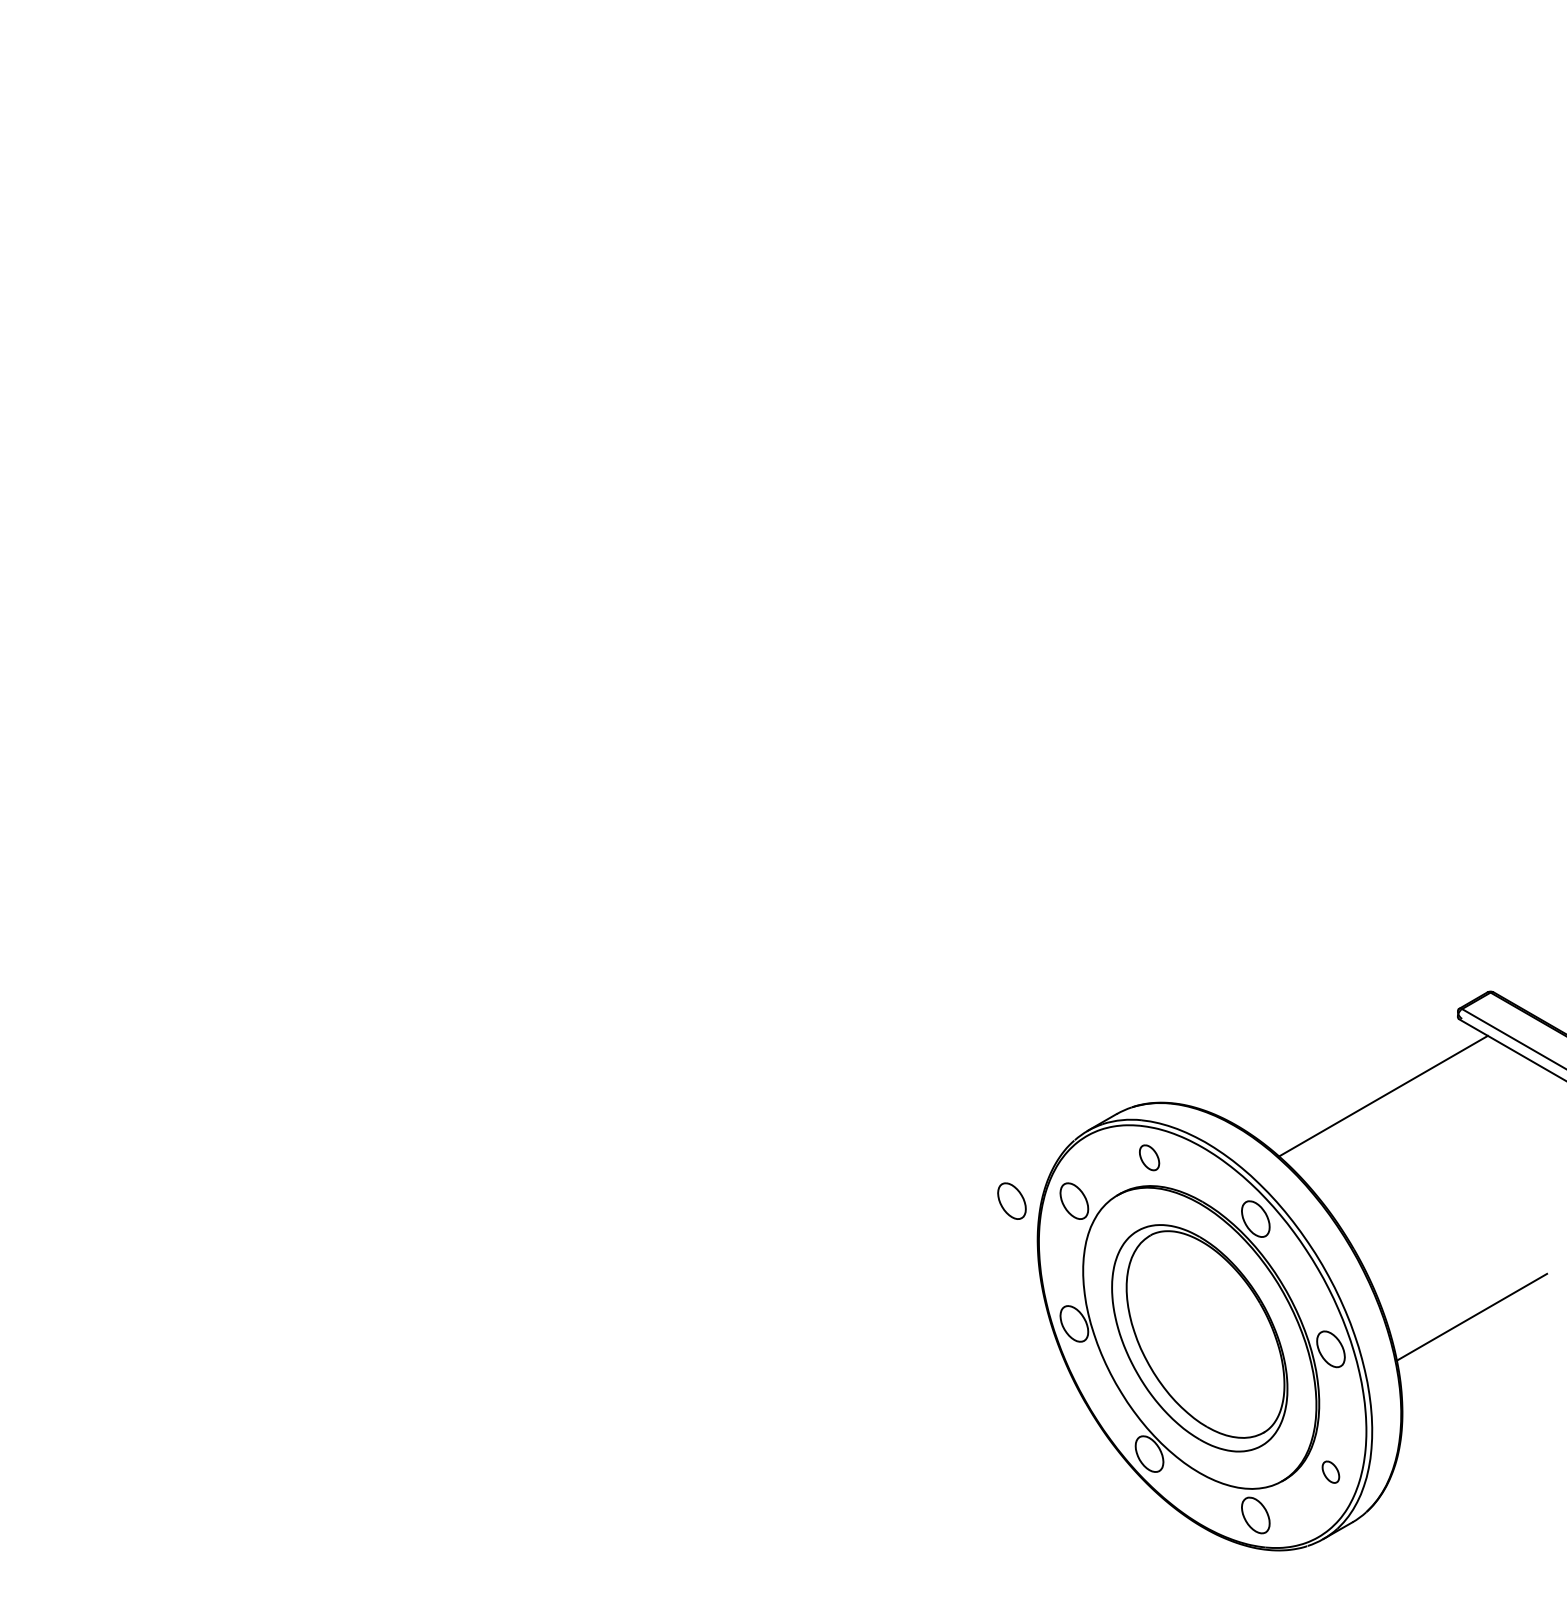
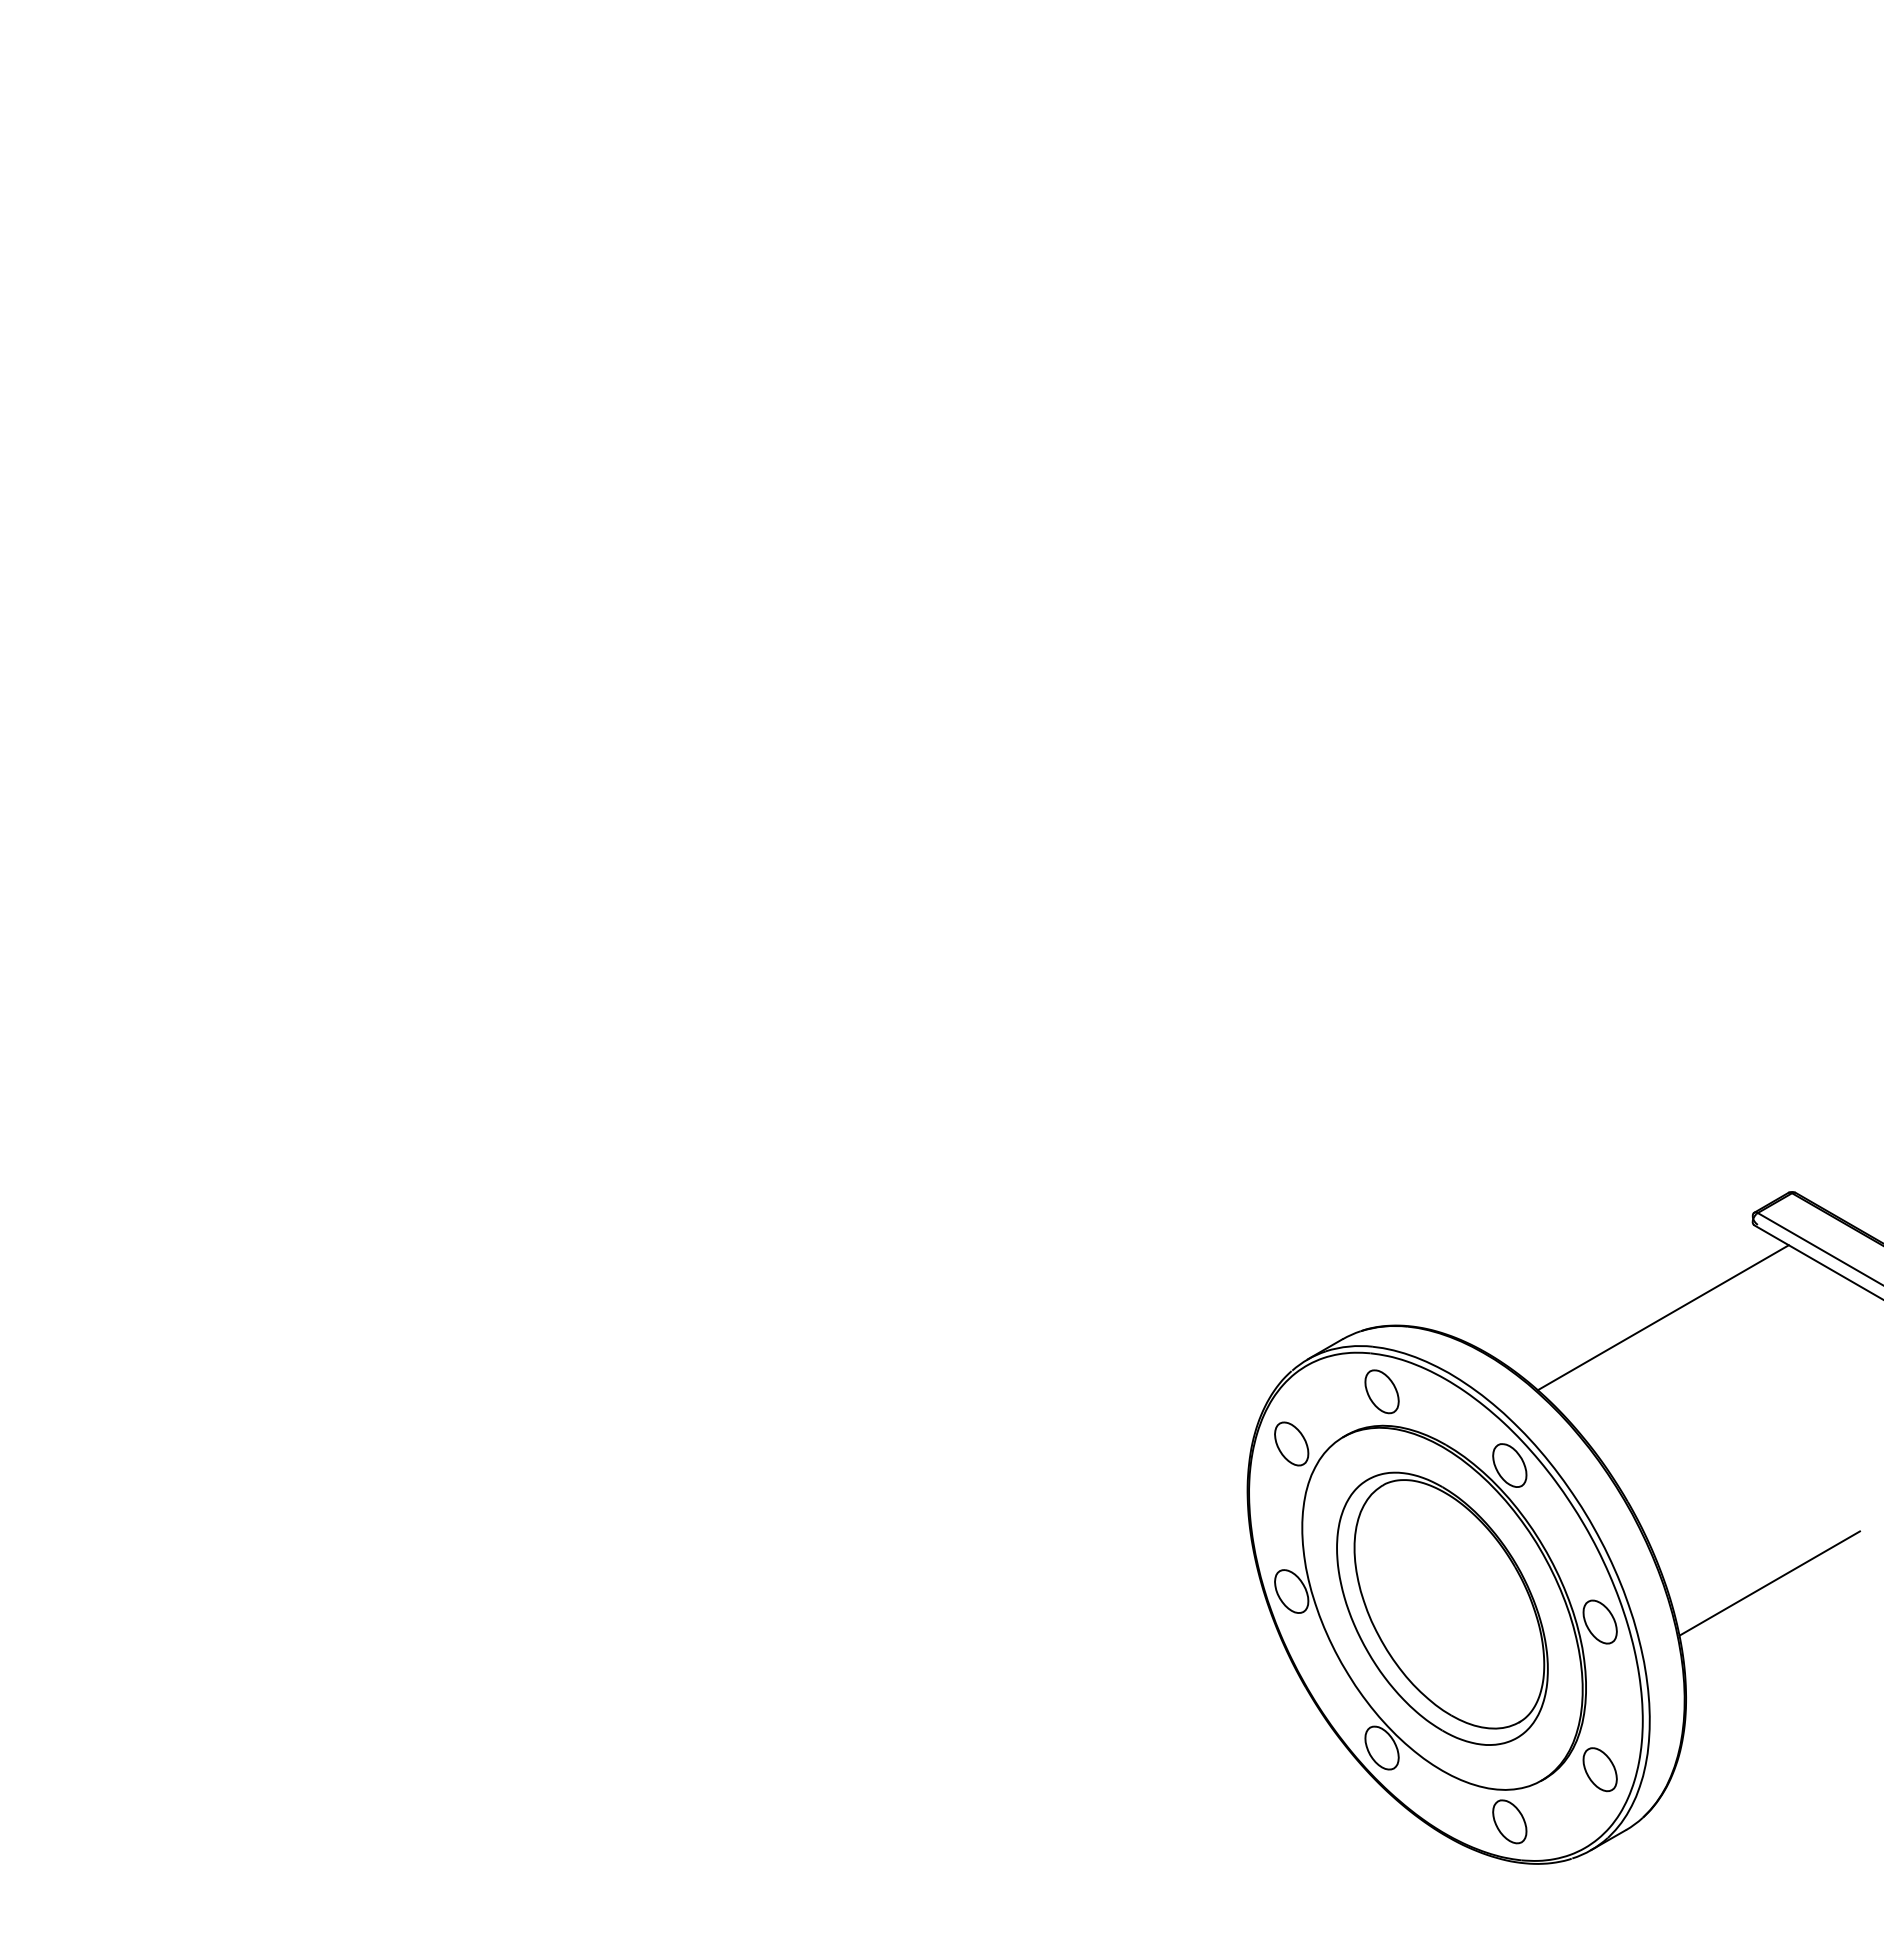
part: (1149, 1157) -> (1381, 1391), size x1.43
part: (1011, 1200) -> (1216, 1443), removed
part: (1330, 1471) -> (1599, 1769), size x1.67

